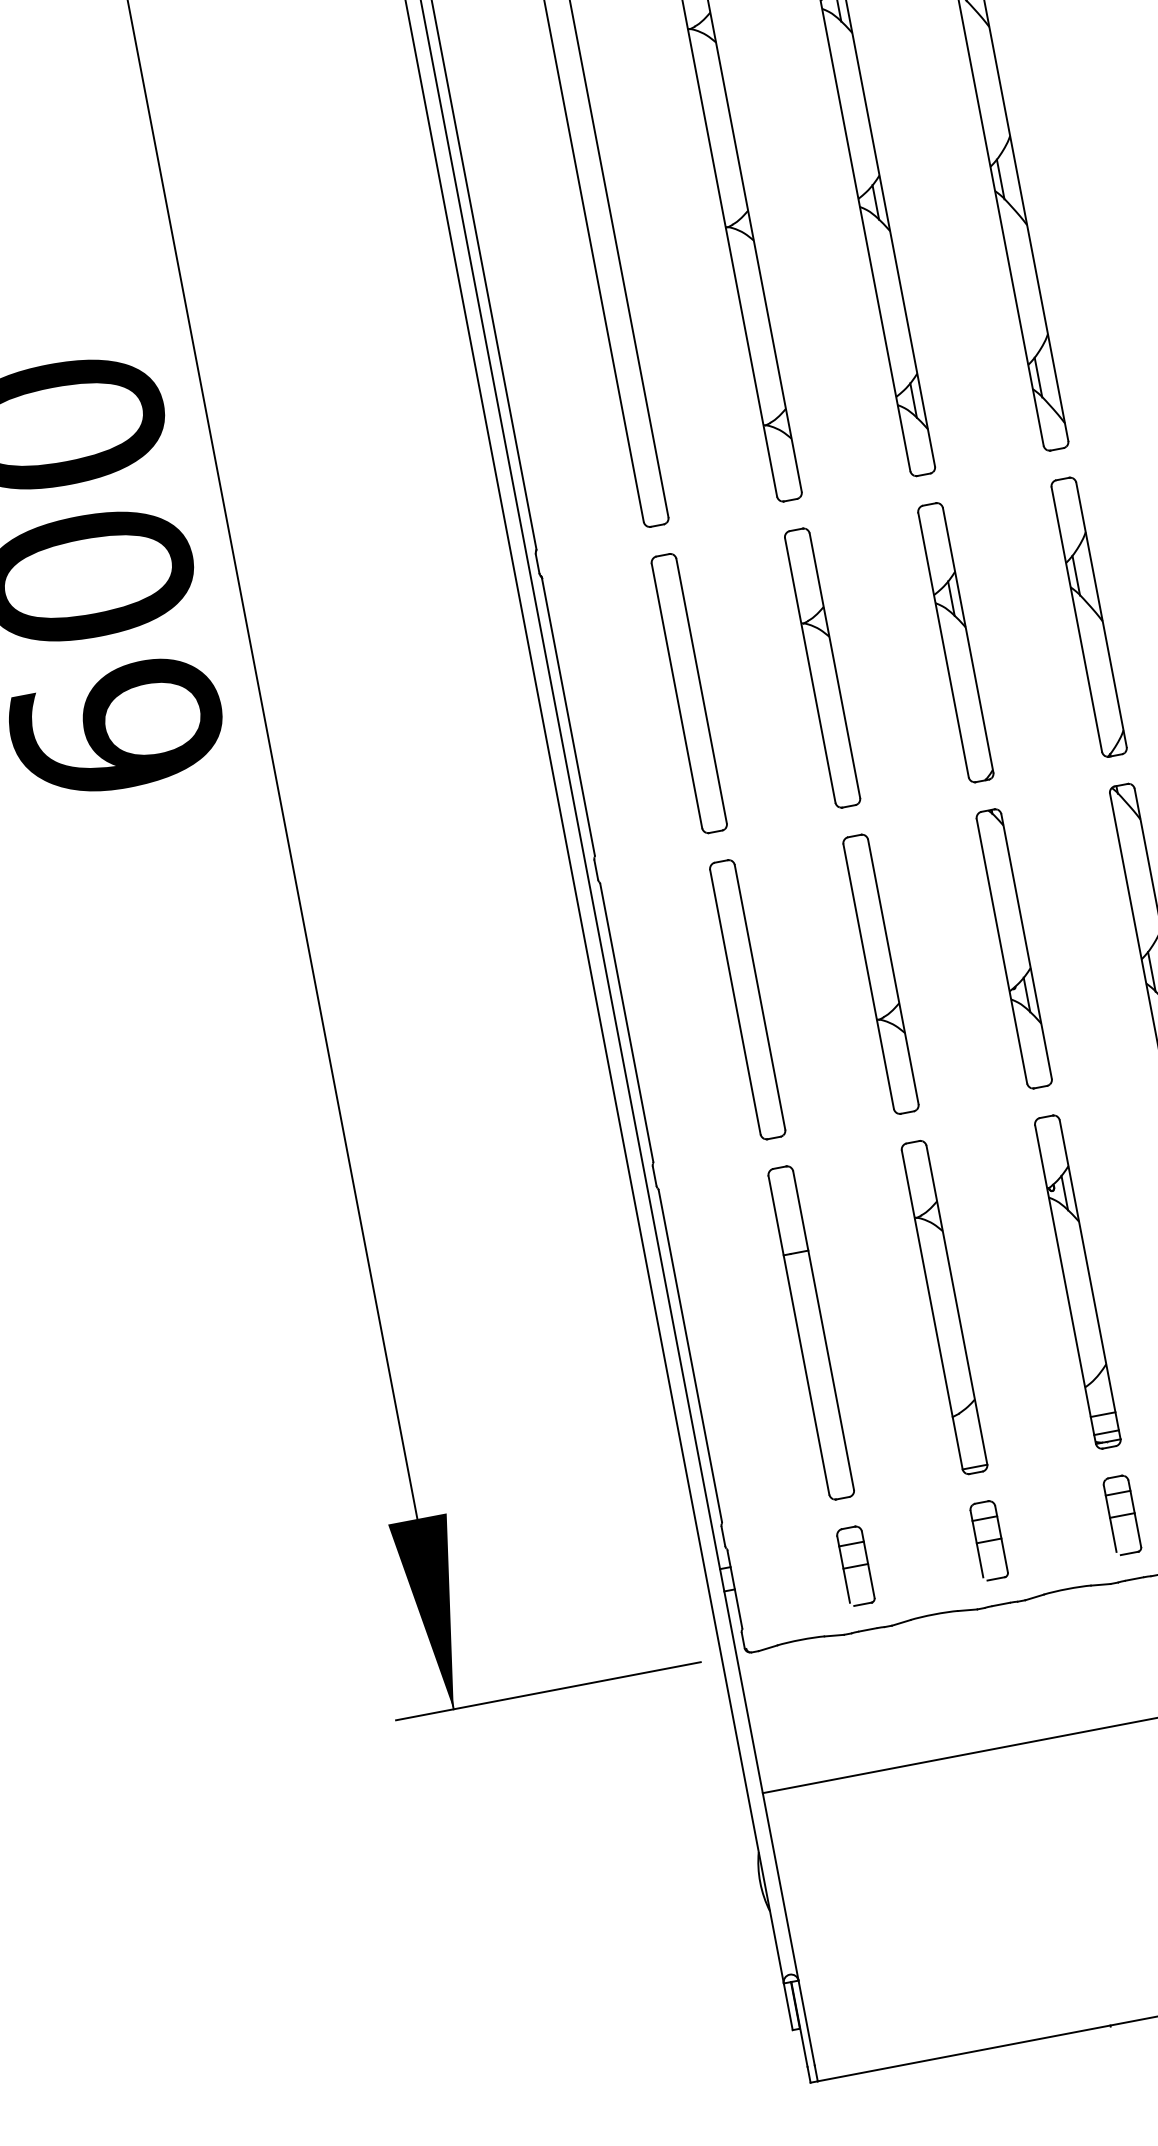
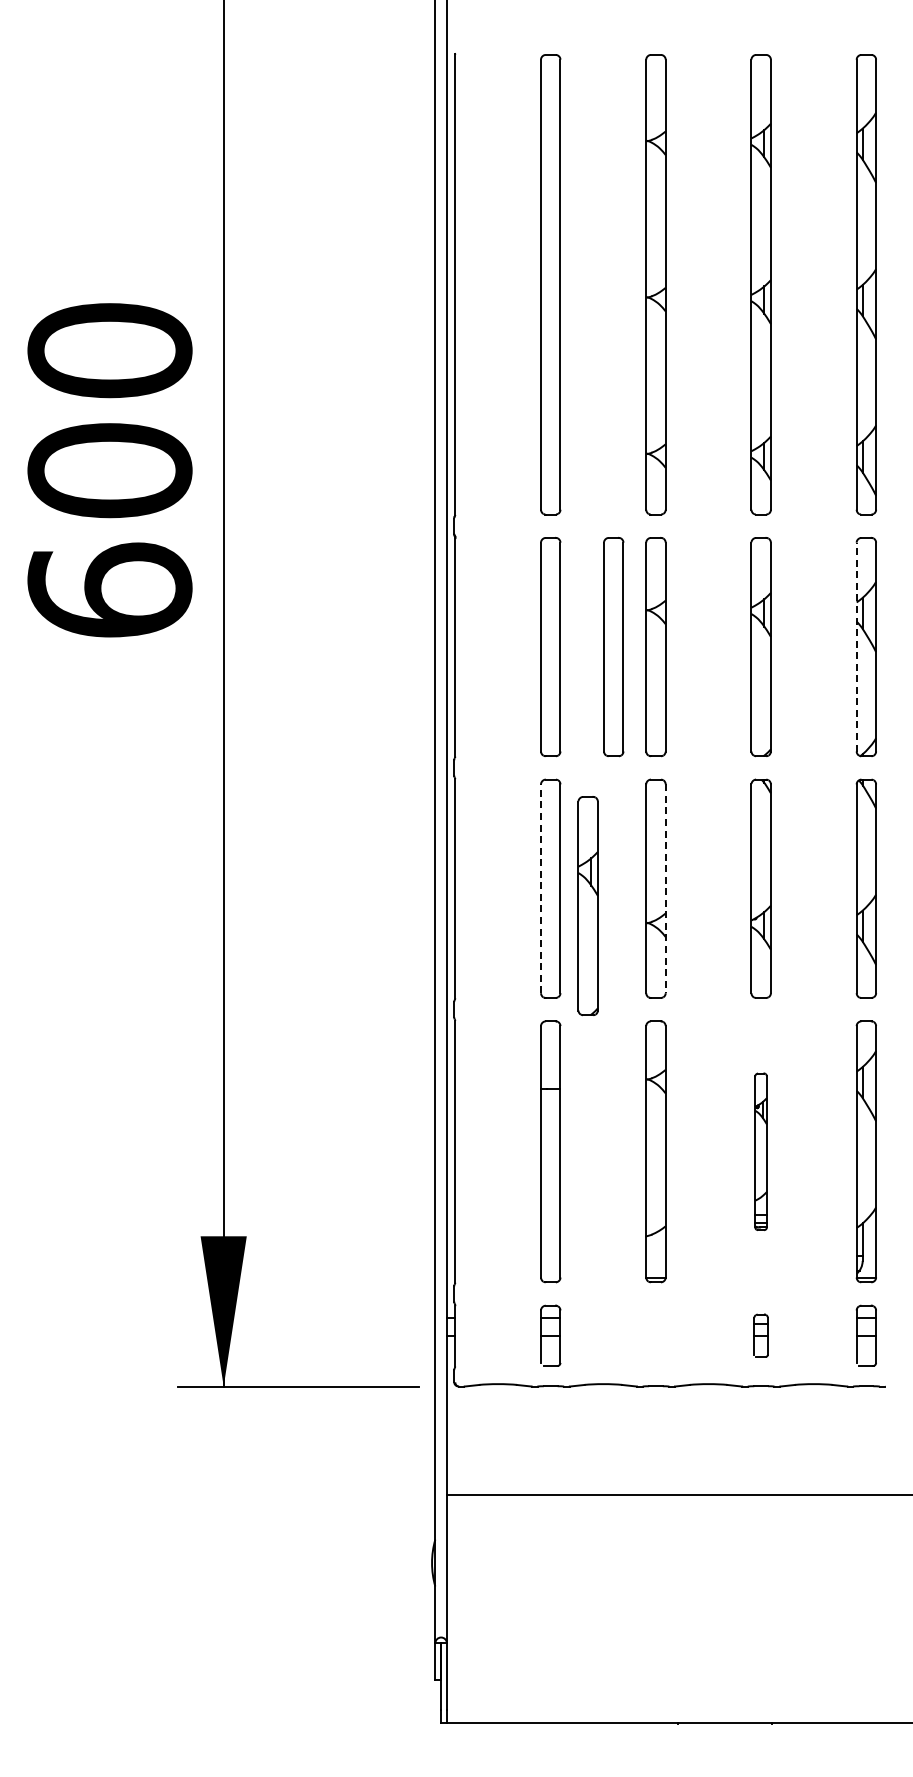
line: (1076, 618) -> (856, 646), solid -> dashed
part: (768, 678) -> (613, 647), added
line: (893, 972) -> (665, 889), solid -> dashed
line: (735, 1001) -> (541, 888), solid -> dashed
part: (798, 1013) -> (587, 906), added
part: (1076, 1281) -> (760, 1151), size x0.6
part: (1121, 1514) -> (760, 1335), size x0.7
part: (988, 1540) -> (655, 1335), removed

